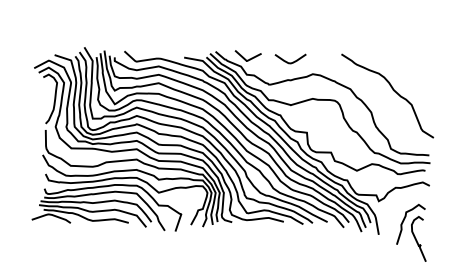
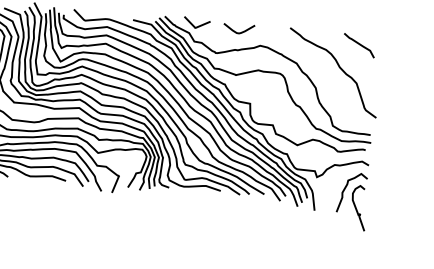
curve: (411, 66) -> (359, 45), added
part: (411, 232) -> (352, 201), moved

